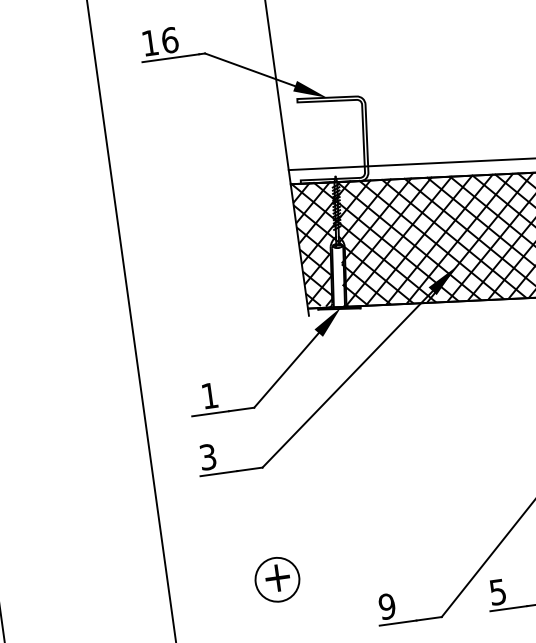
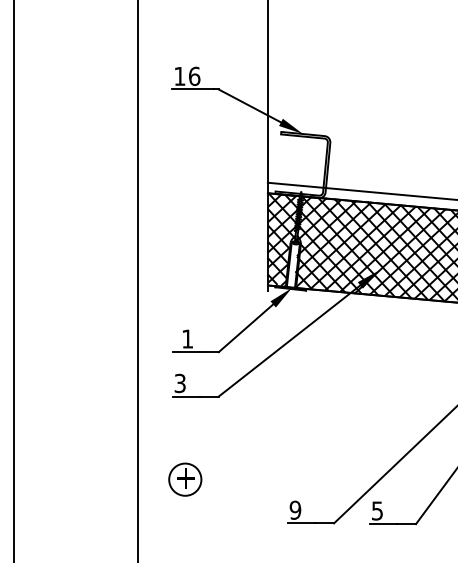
part: (277, 579) -> (185, 479), moved

